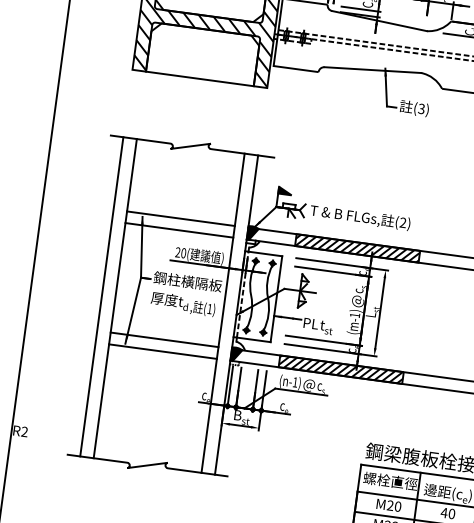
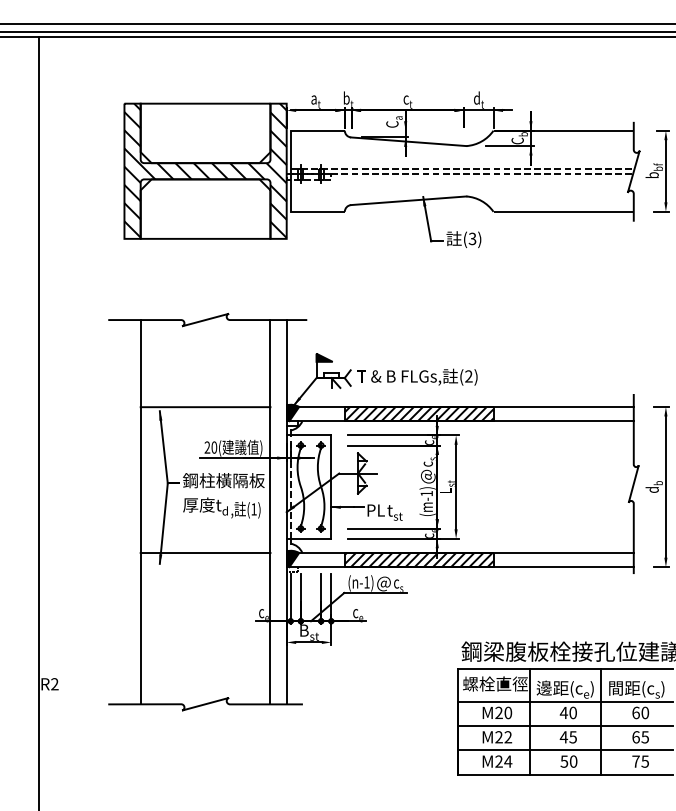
line: (360, 9) -> (384, 130), removed
line: (179, 230) -> (205, 421), removed
line: (101, 297) -> (124, 512), removed
line: (162, 351) -> (205, 567), removed

